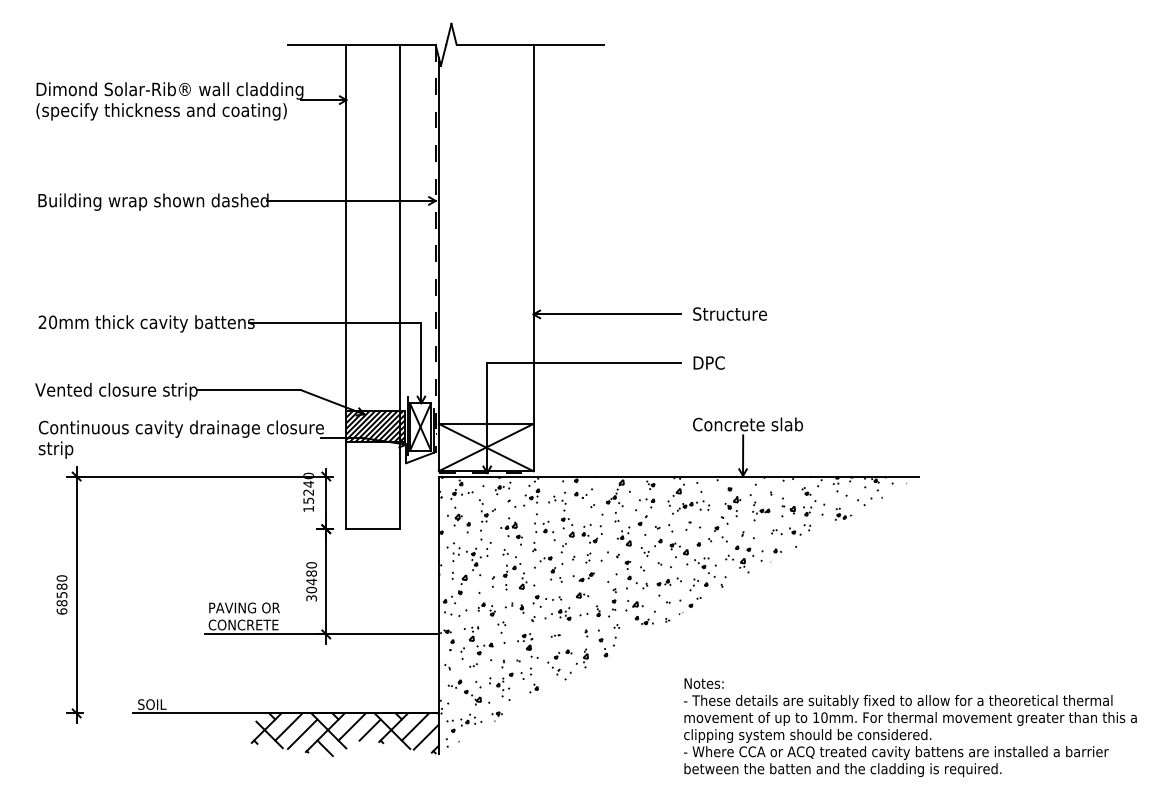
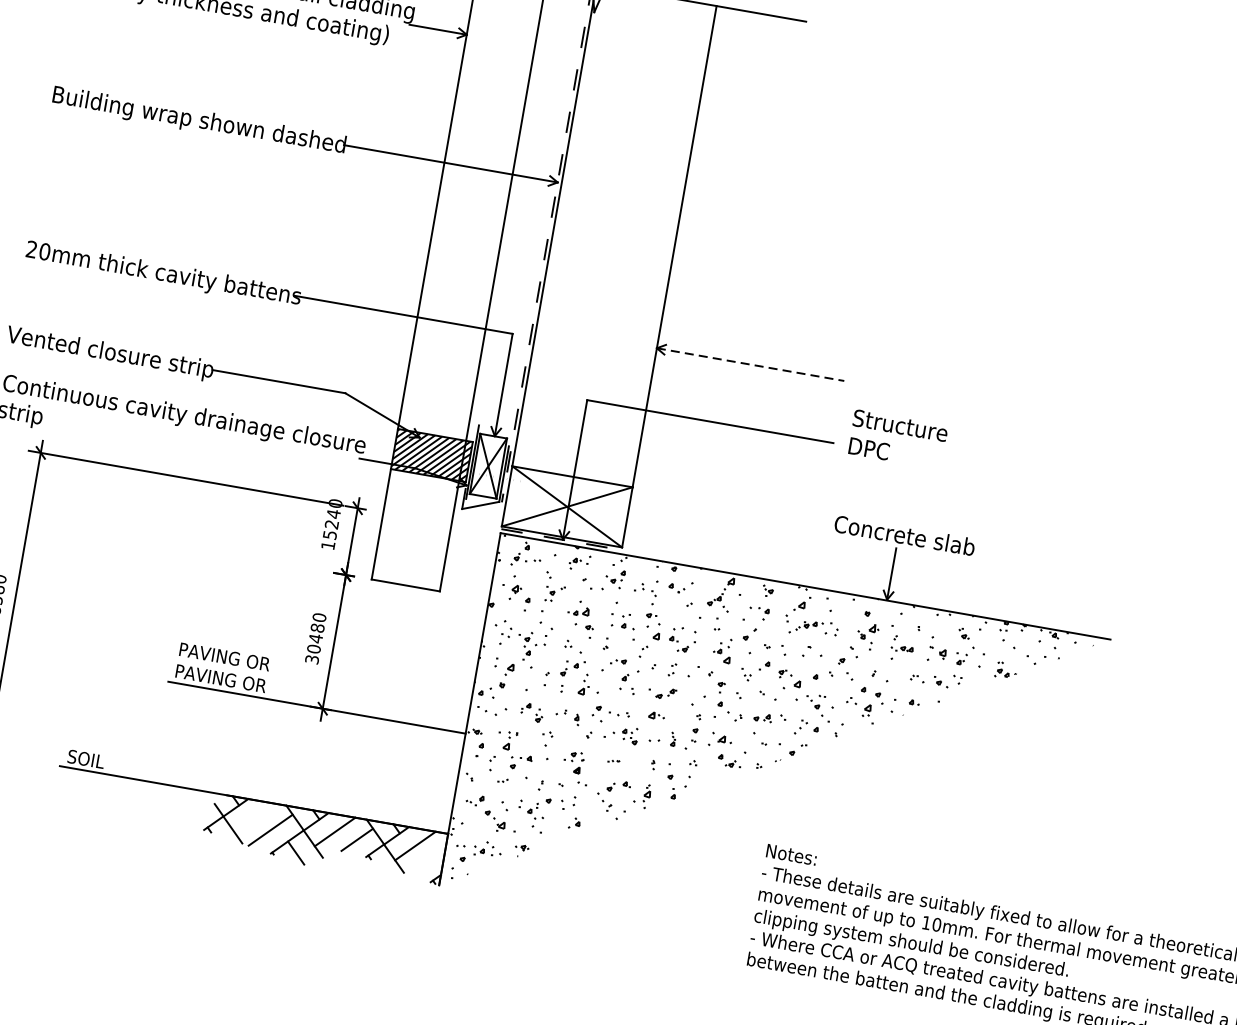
text: (729, 313) -> (899, 424), moved
line: (607, 314) -> (750, 364), solid -> dashed
text: (243, 624) -> (219, 677), CONCRETE -> PAVING OR
line: (288, 726) -> (254, 817), removed
line: (425, 736) -> (426, 860), removed

